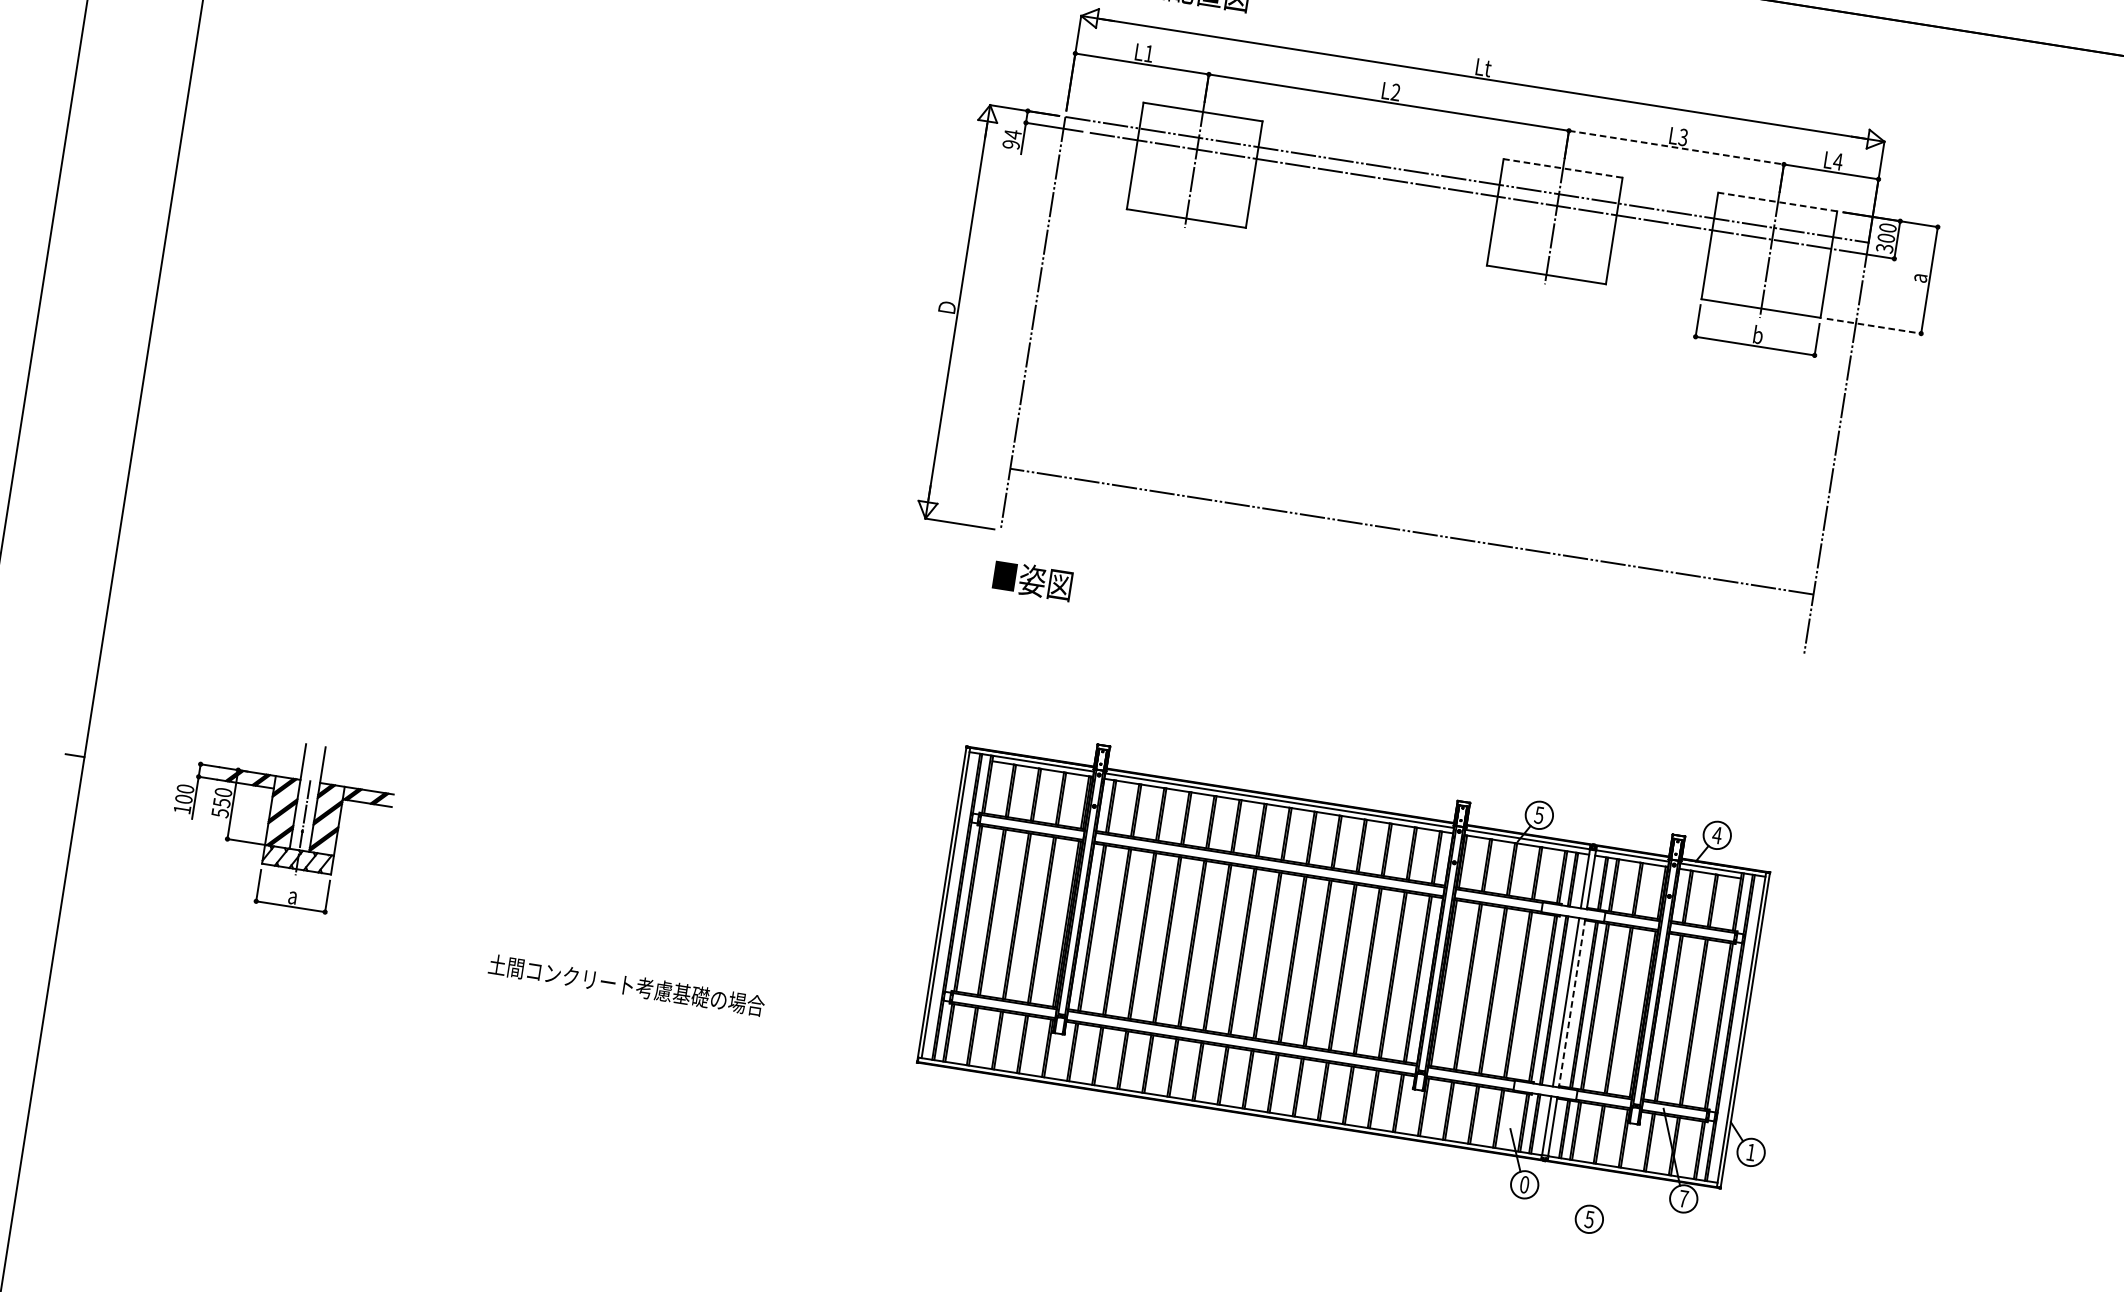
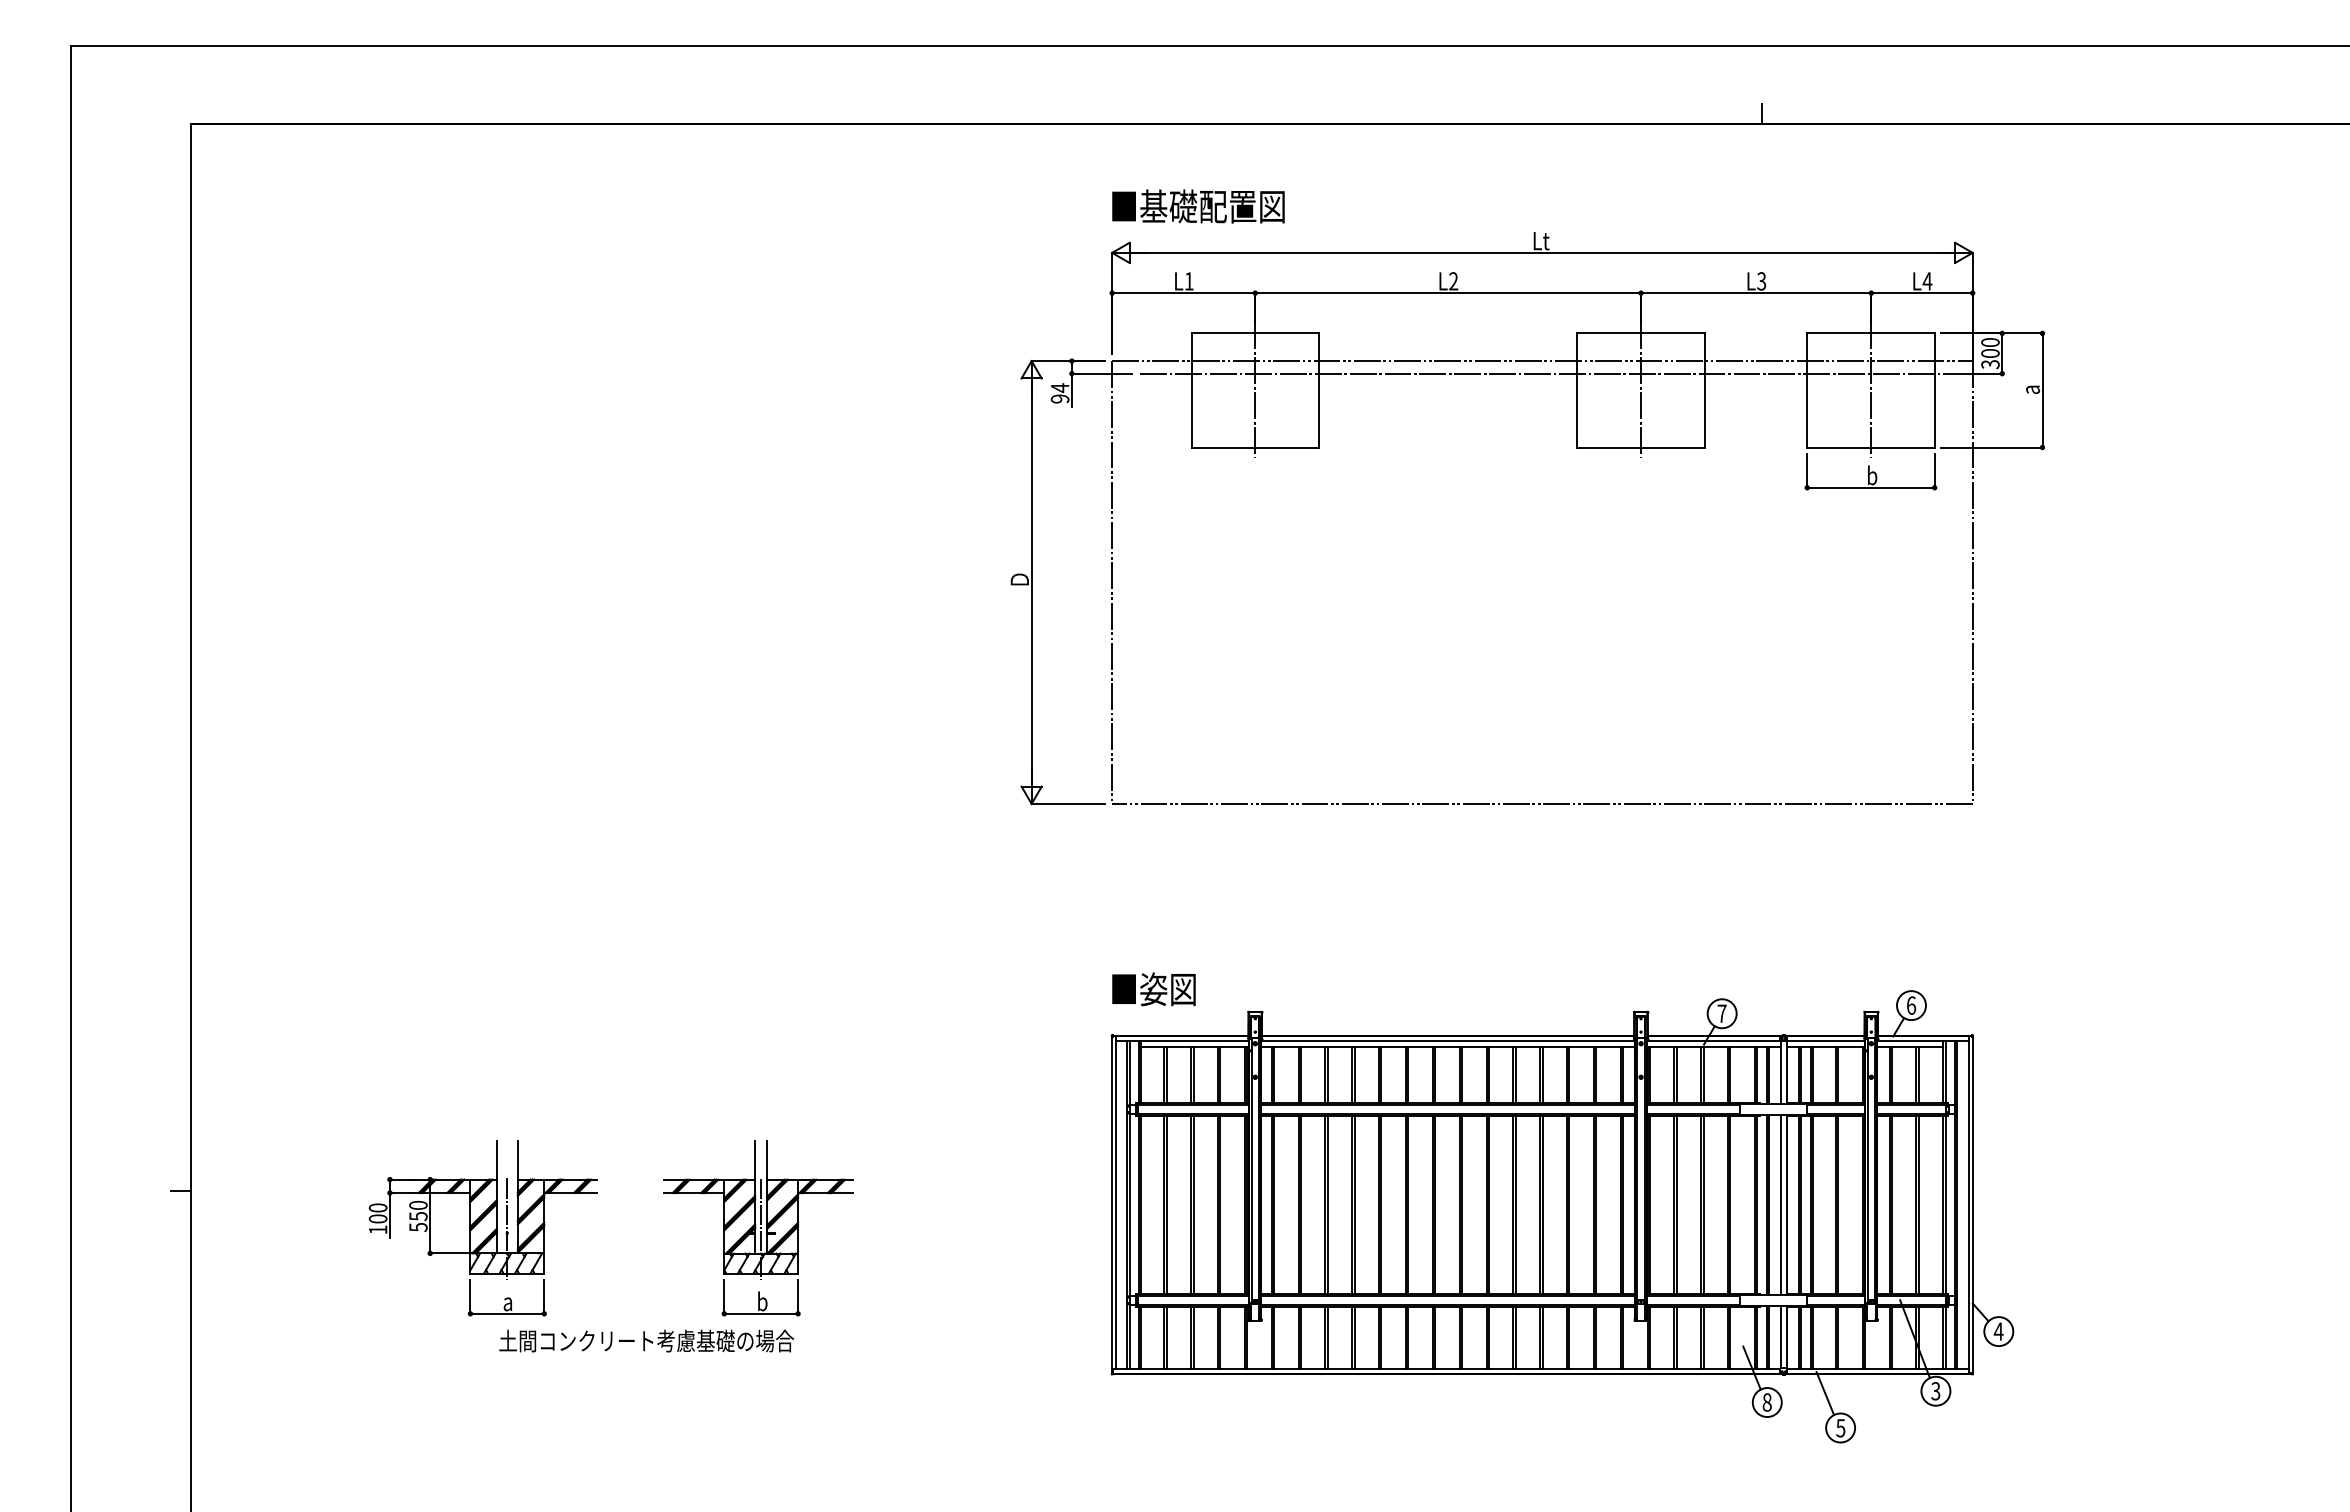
line: (1676, 148) -> (1756, 293), dashed -> solid
line: (1563, 168) -> (1641, 333), dashed -> solid
line: (1777, 202) -> (1870, 333), dashed -> solid
line: (1874, 326) -> (1992, 447), dashed -> solid
line: (1412, 531) -> (1542, 803), moved
text: (1032, 580) -> (1153, 989), moved
text: (1538, 814) -> (1721, 1013), 5 -> 7
part: (279, 823) -> (482, 1228), moved
text: (1717, 835) -> (1911, 1005), 4 -> 6
part: (608, 874) -> (758, 1228), added
text: (626, 984) -> (646, 1340), moved
line: (1572, 1003) -> (1787, 1205), dashed -> solid
text: (1750, 1152) -> (1998, 1331), 1 -> 4
text: (1523, 1184) -> (1766, 1402), 0 -> 8
line: (1580, 1184) -> (1825, 1393), added
text: (1683, 1198) -> (1935, 1390), 7 -> 3

